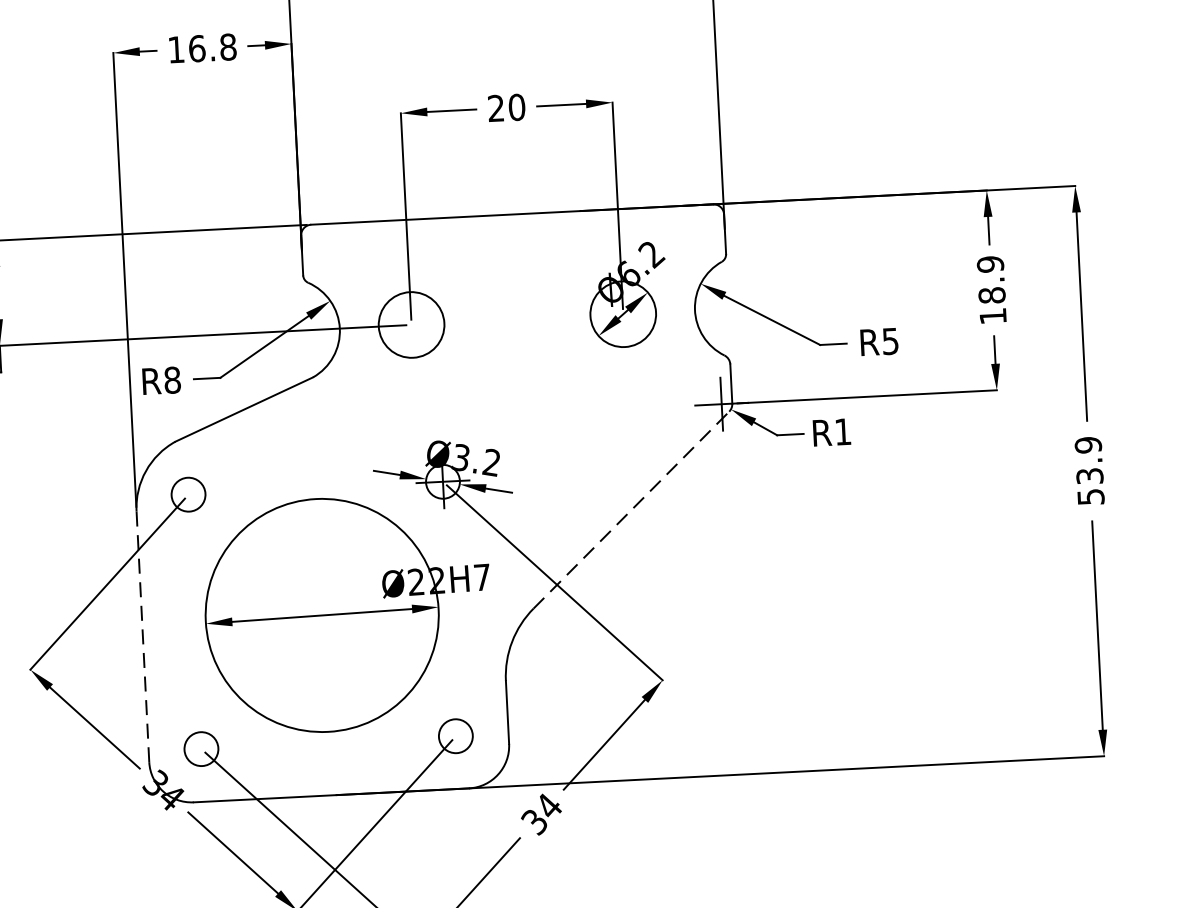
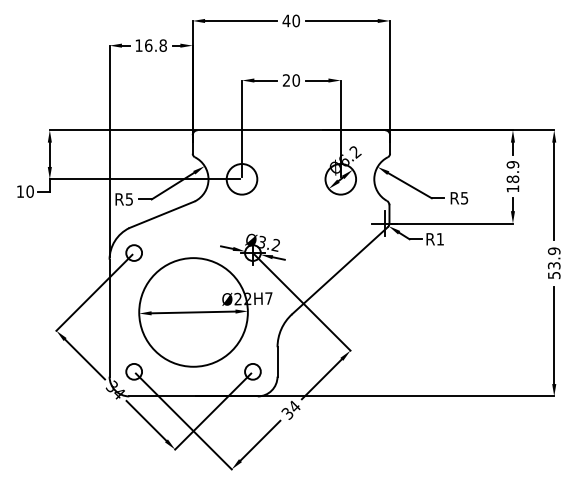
text: (172, 380) -> (129, 199), R8 -> R5
line: (632, 509) -> (340, 270), dashed -> solid
line: (142, 637) -> (109, 318), dashed -> solid

